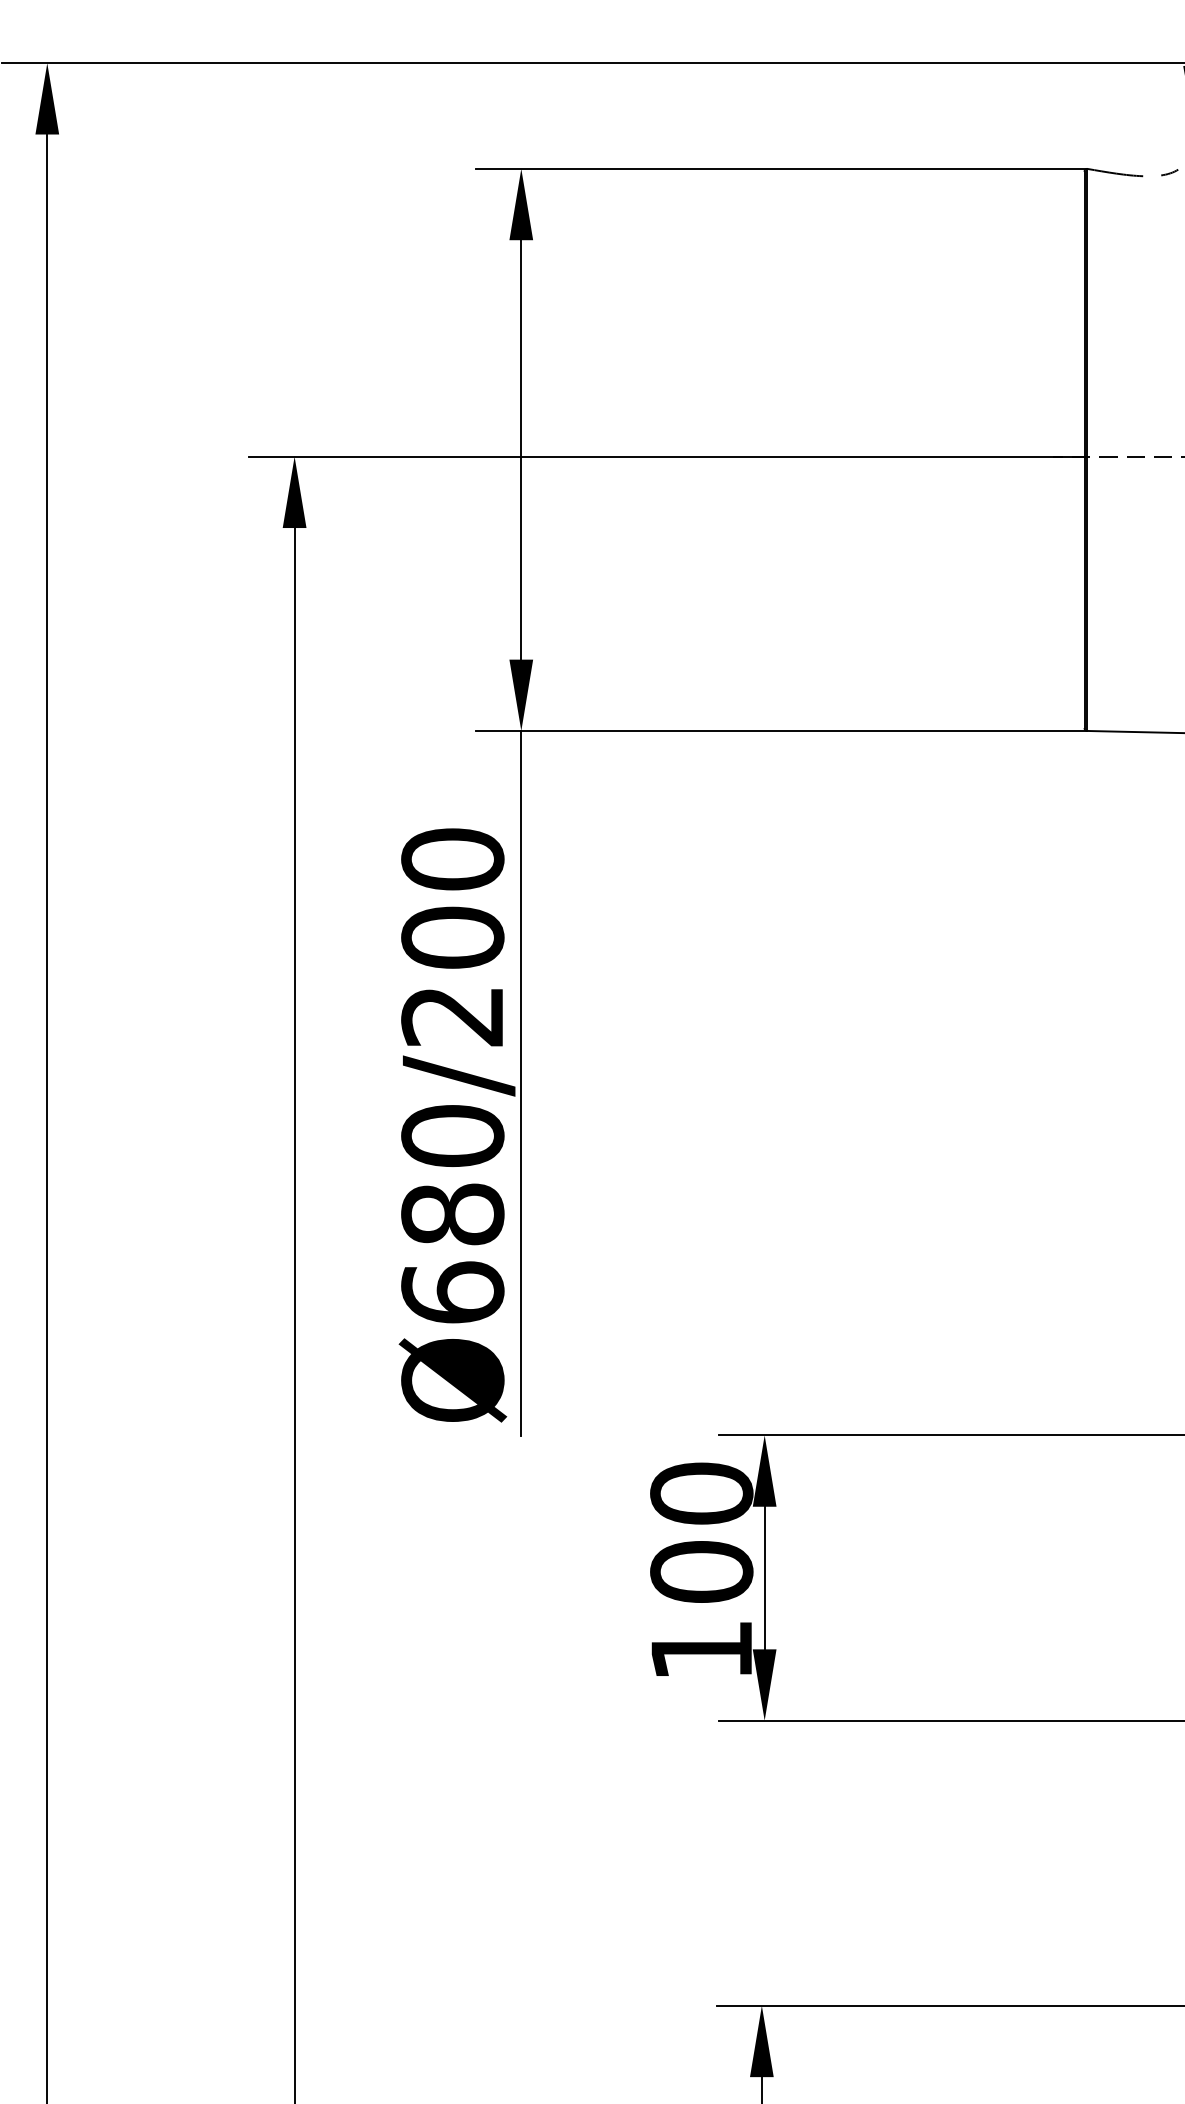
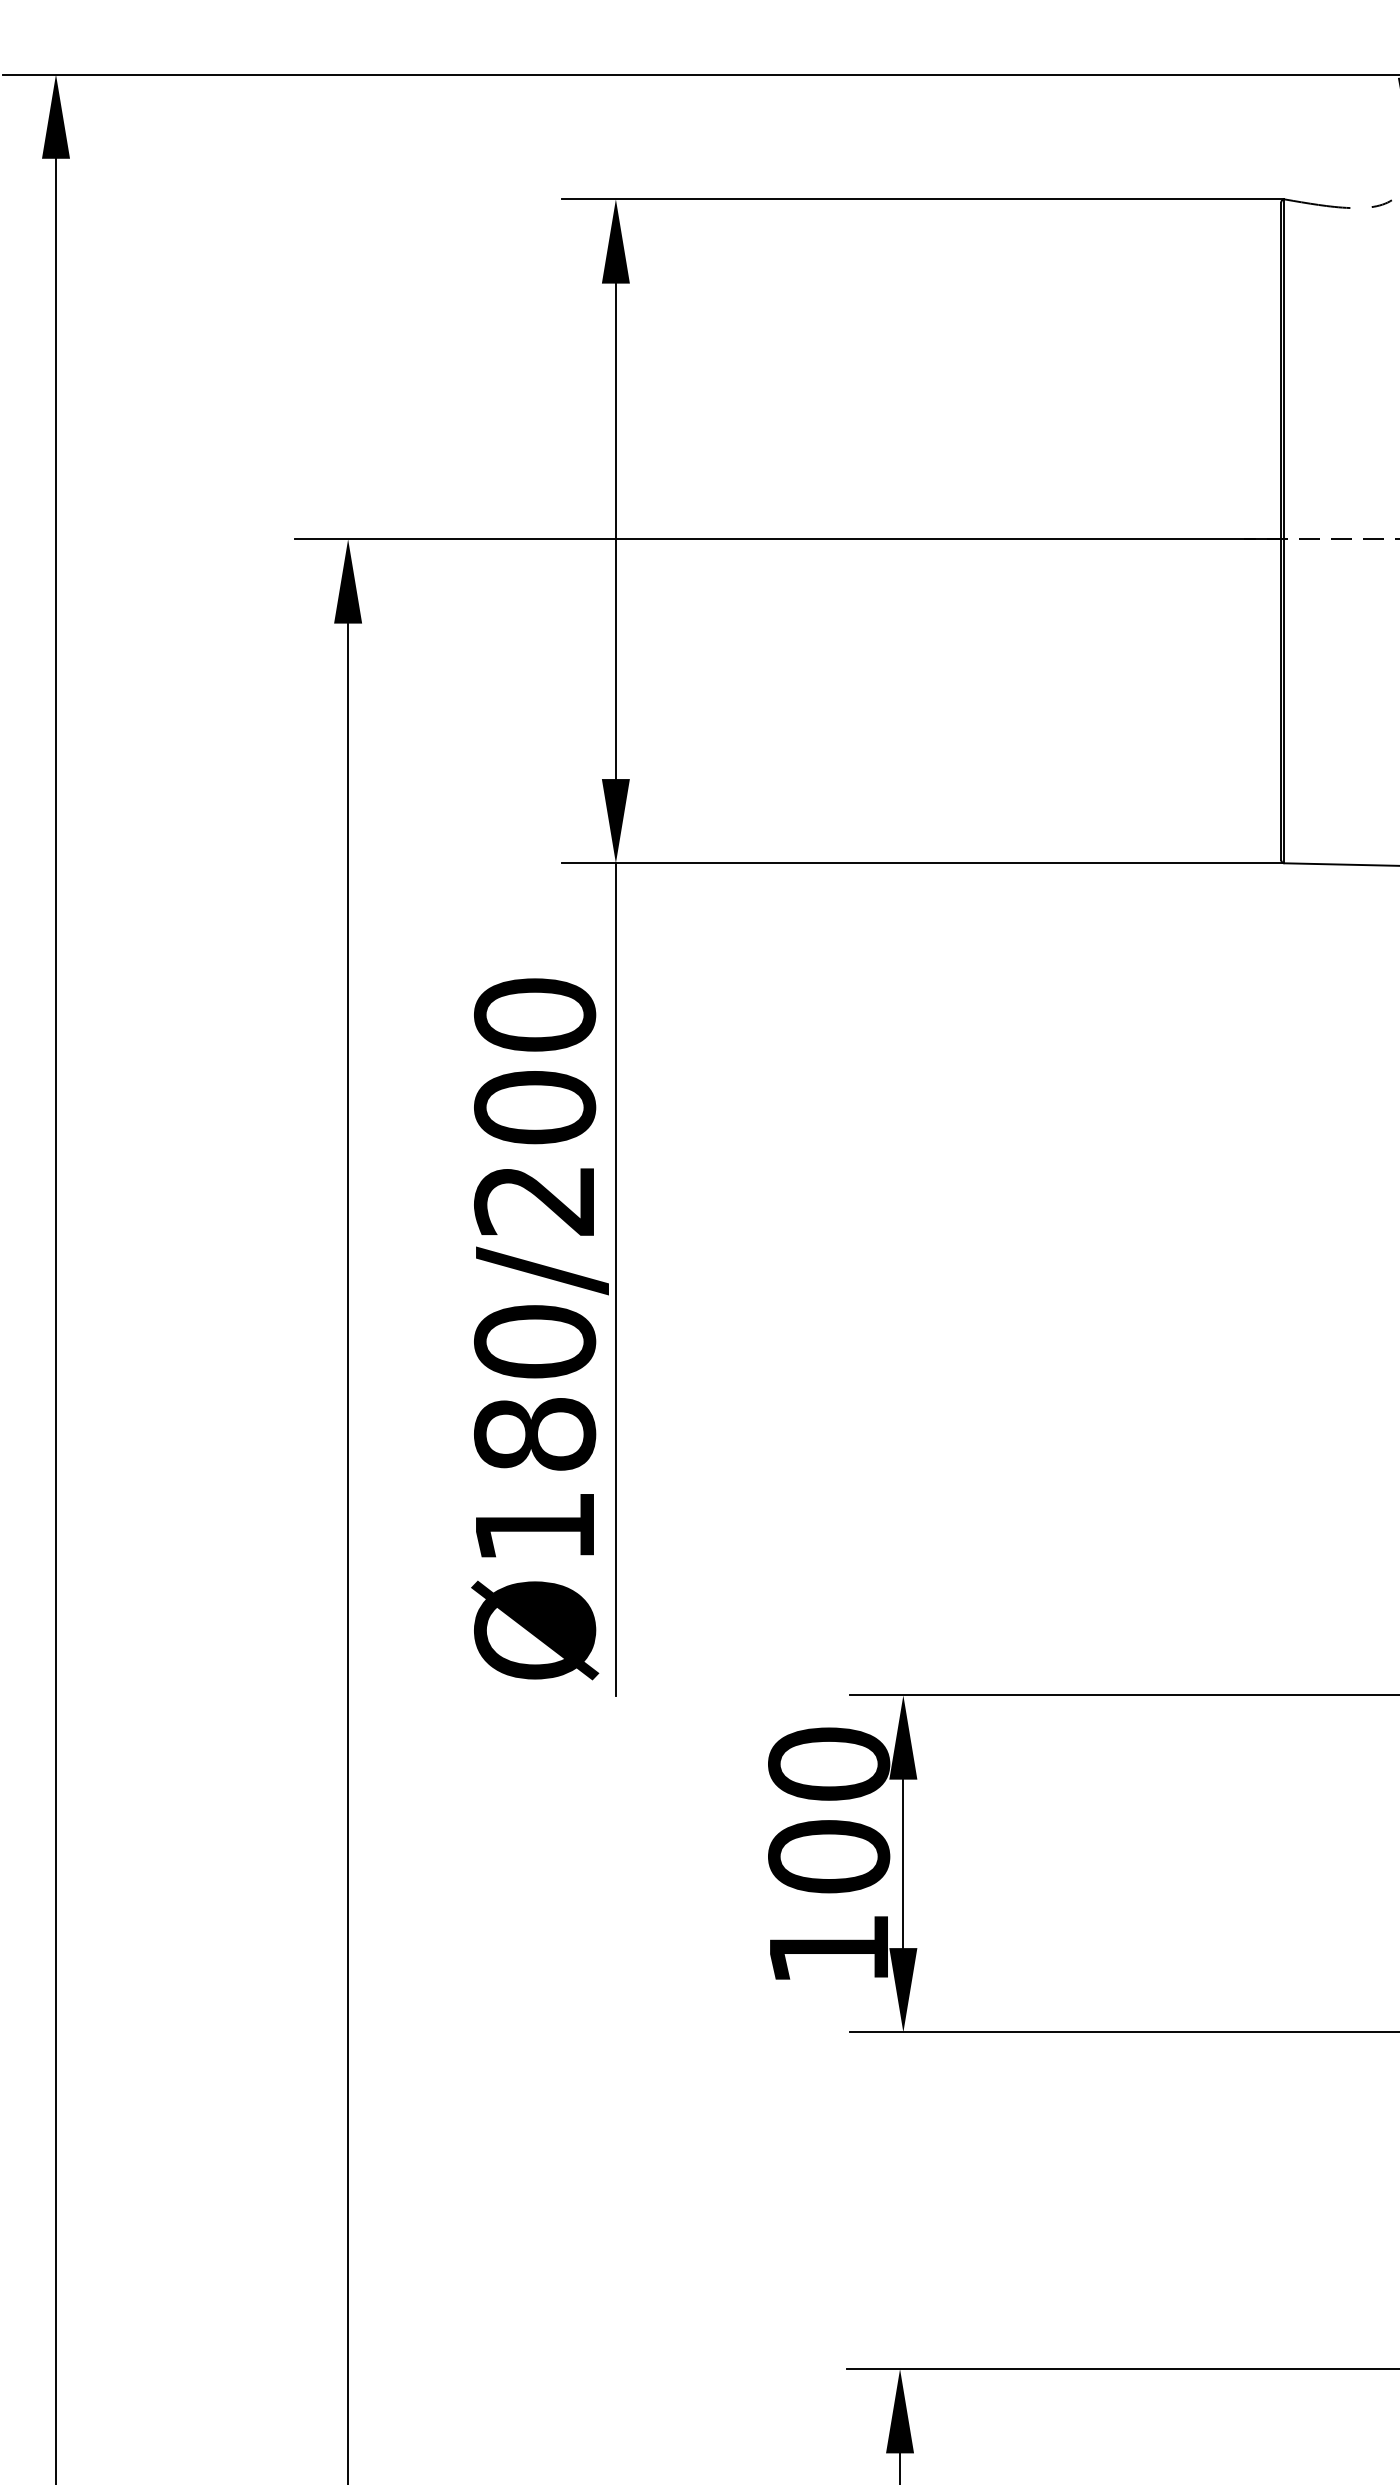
text: (453, 1291) -> (535, 1525), Ø680/200 -> Ø180/200

